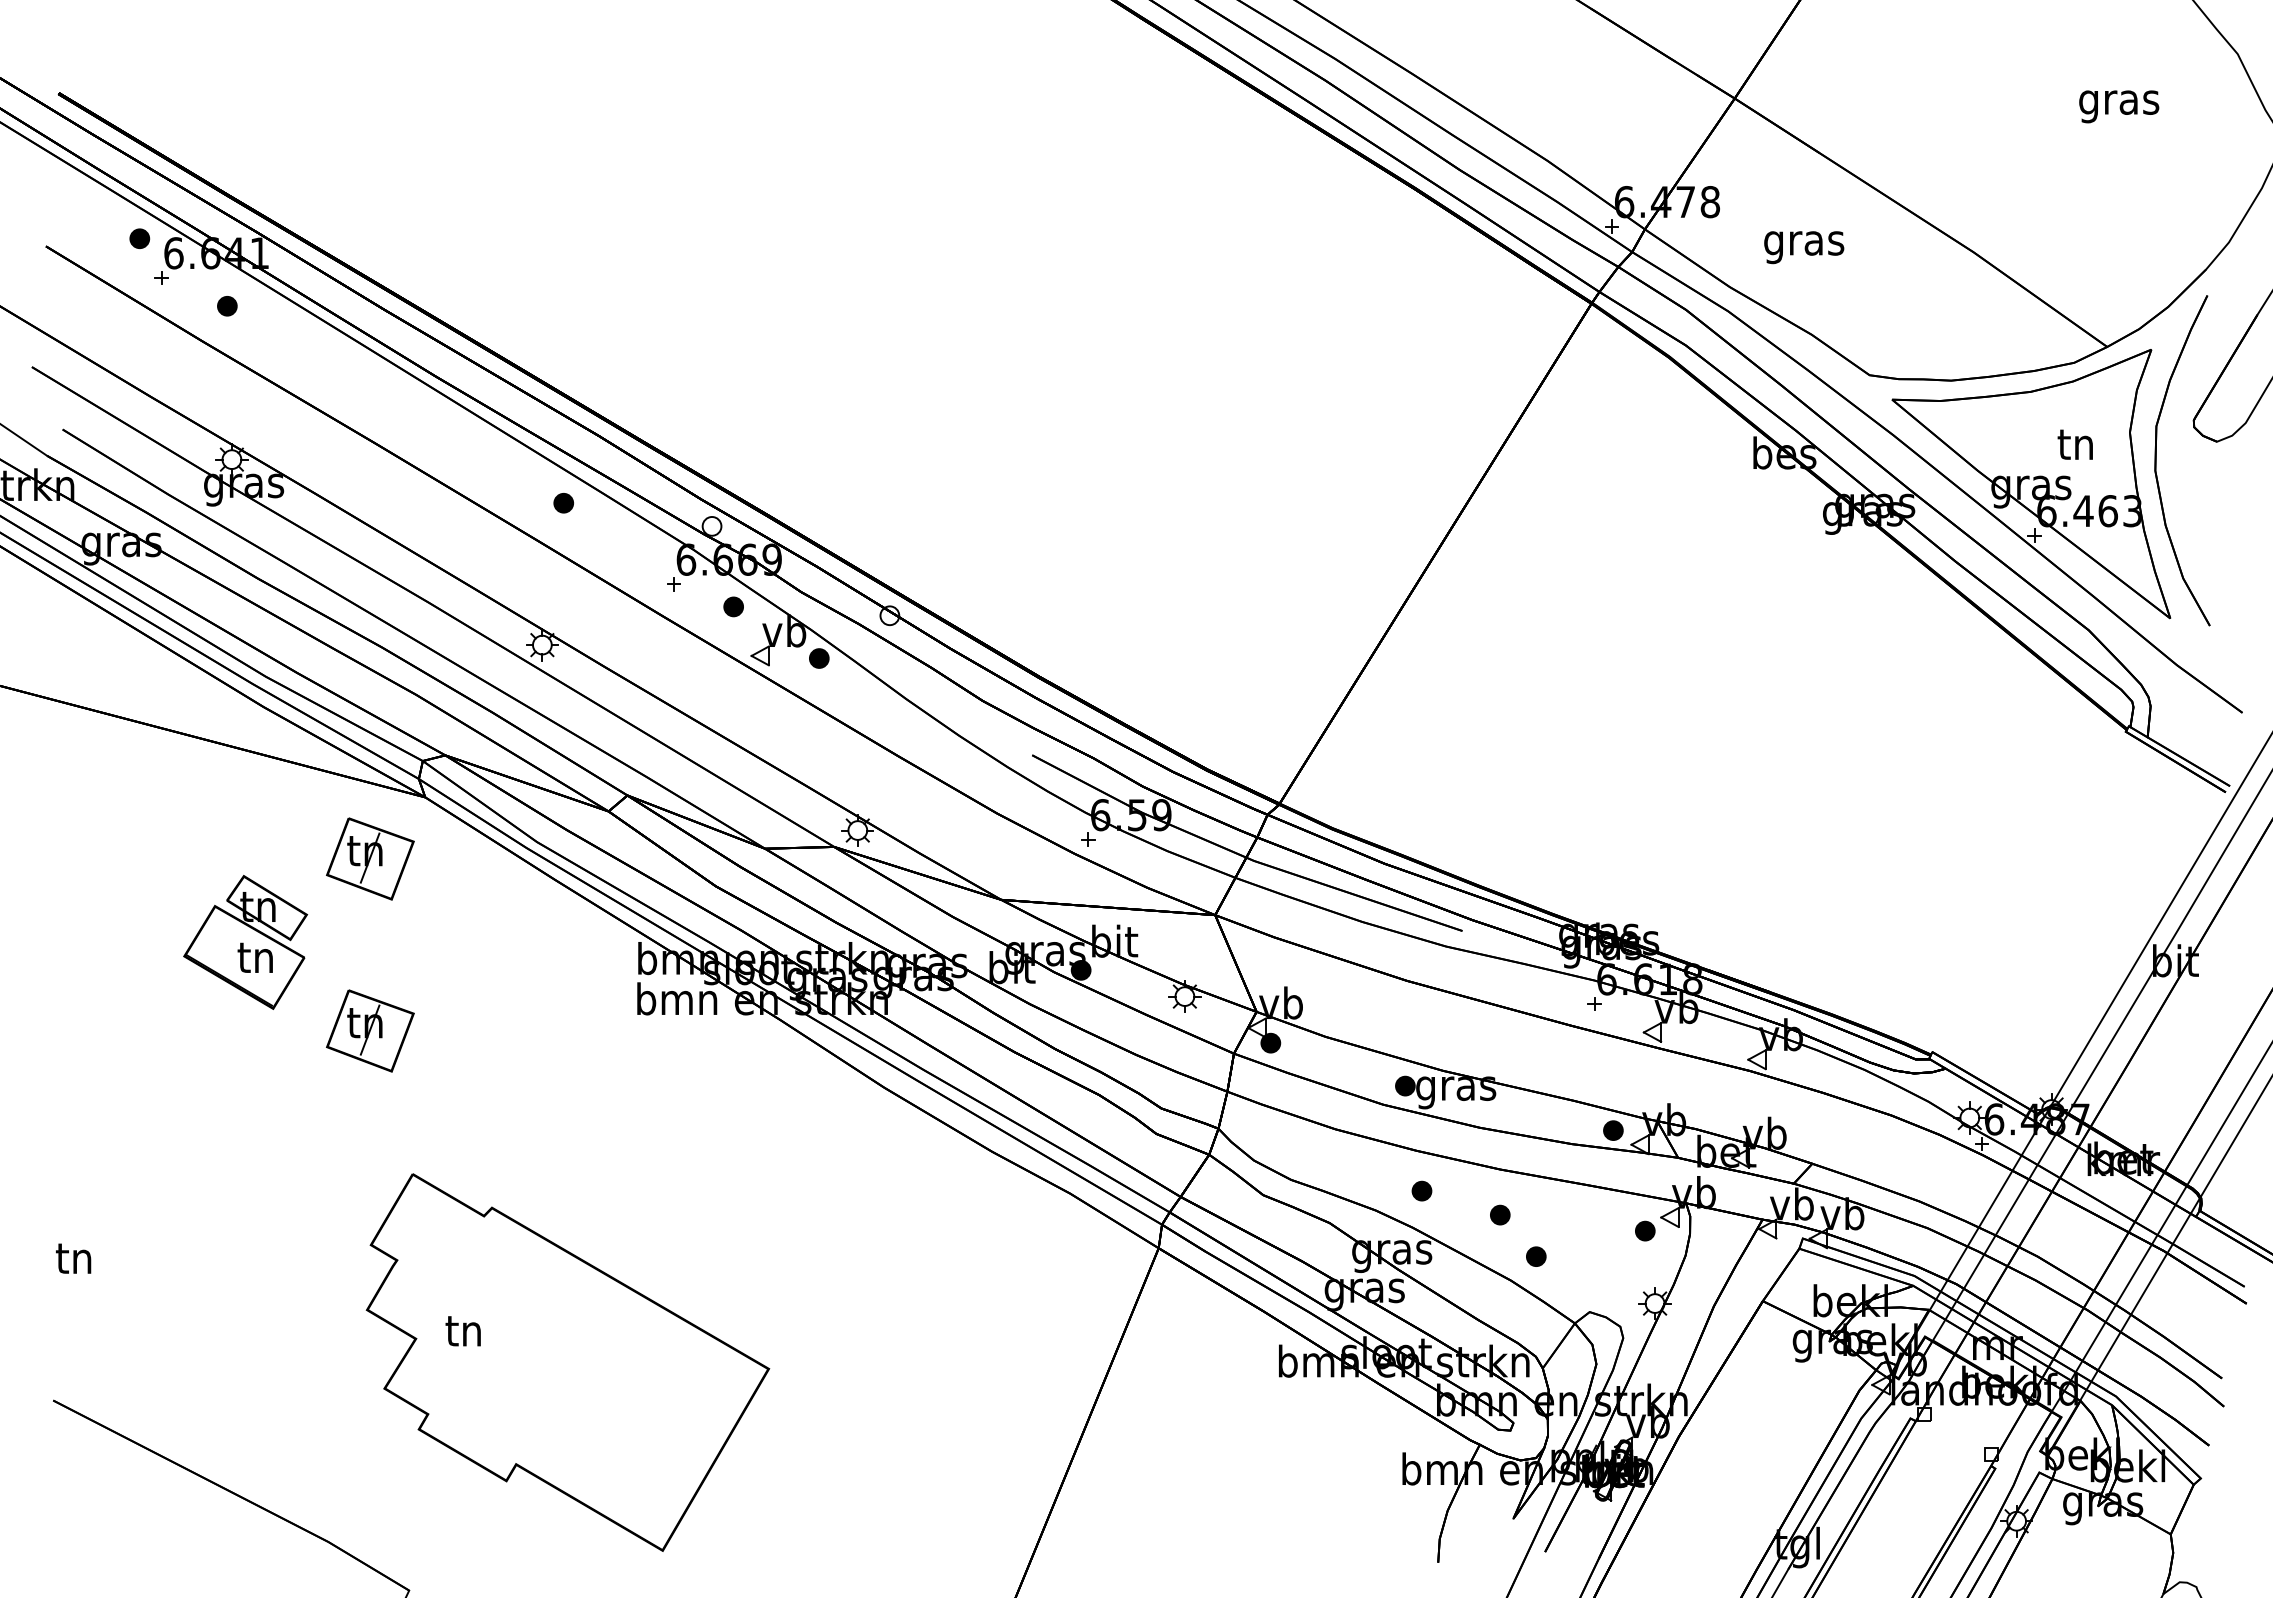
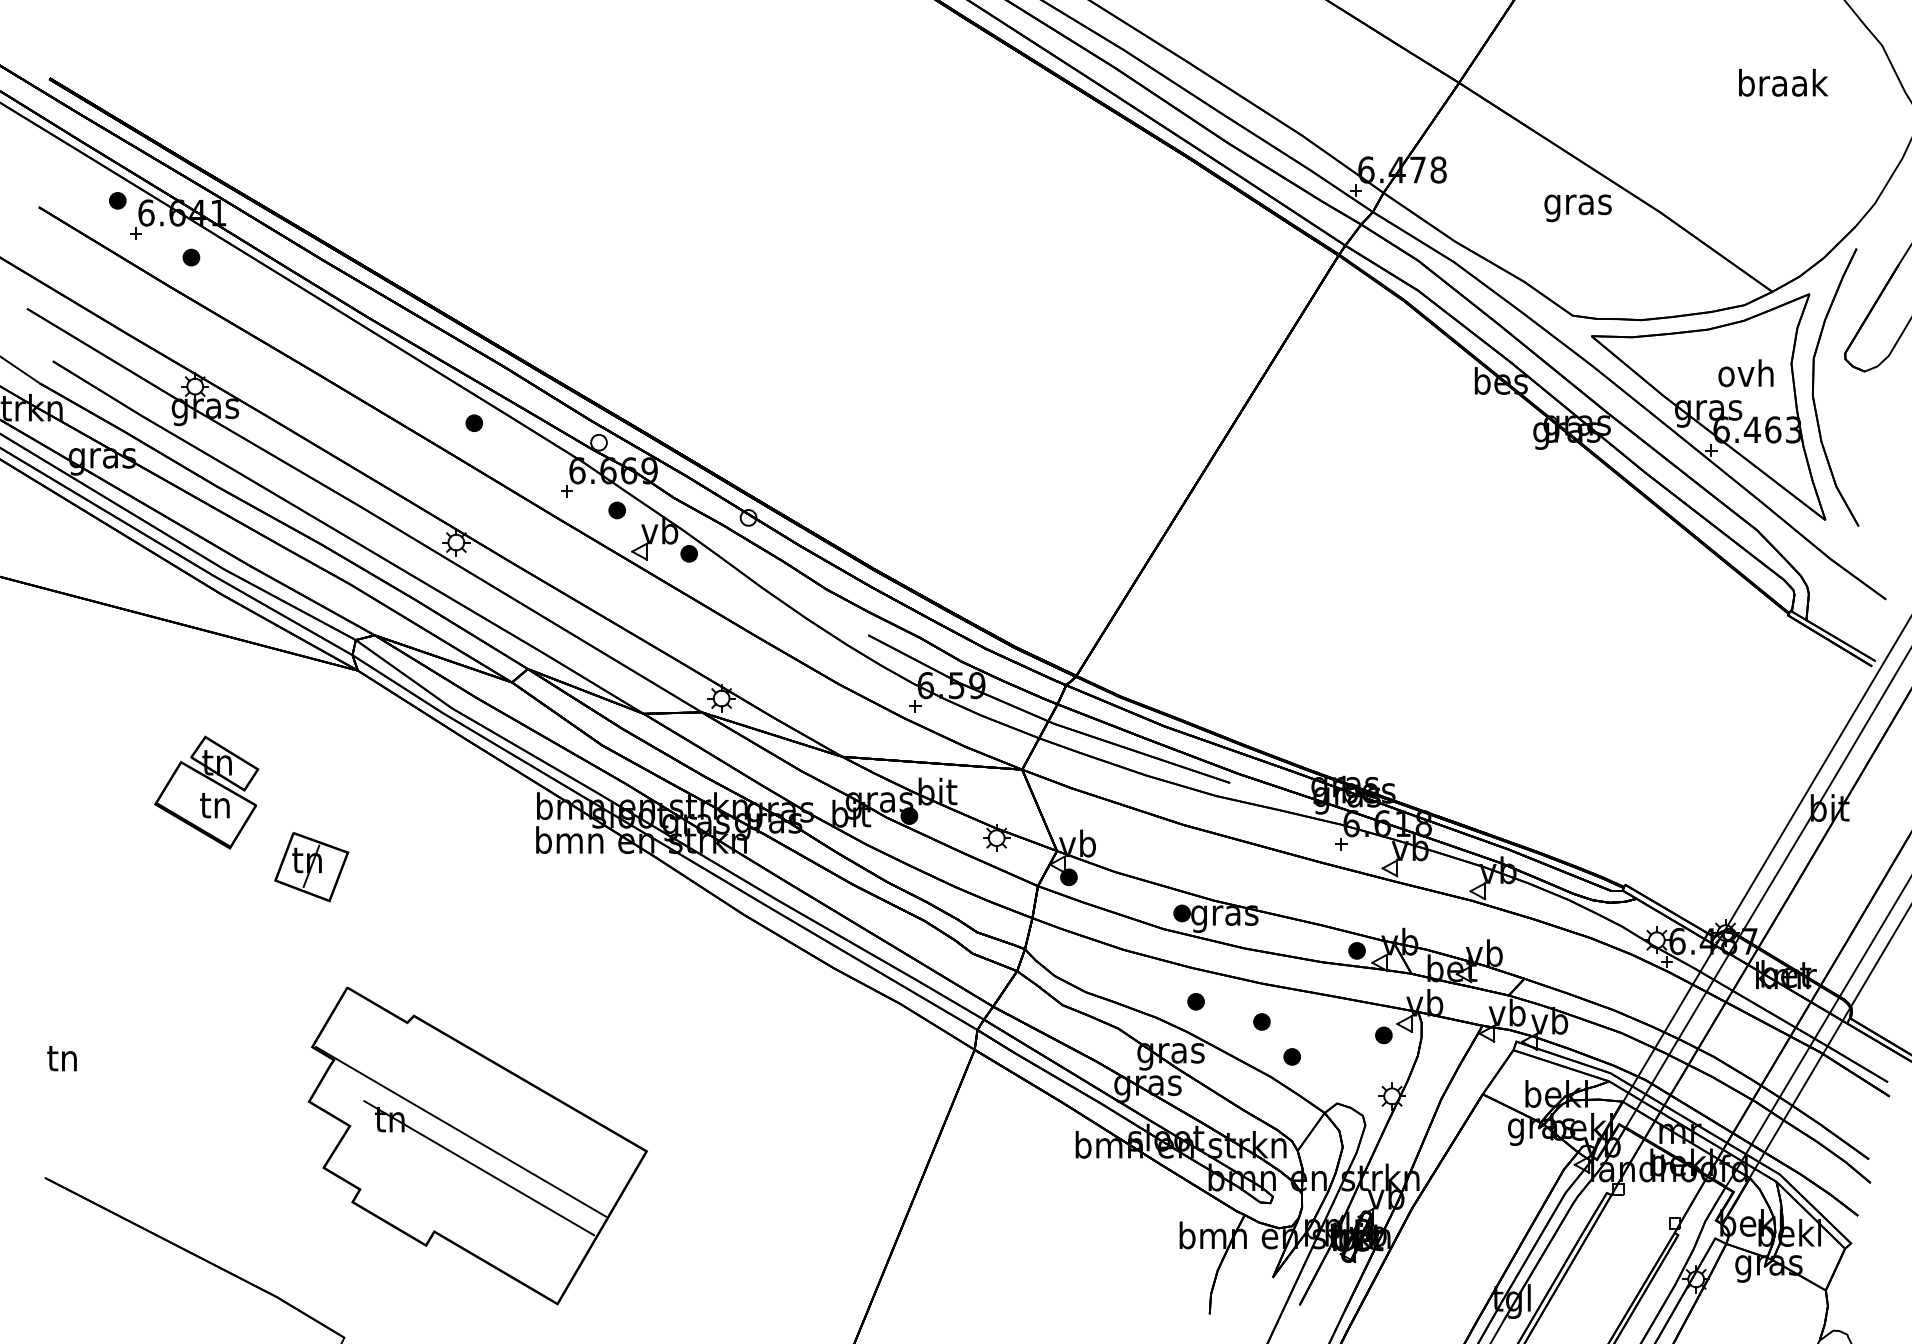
text: (2120, 102) -> (1783, 86), gras -> braak
text: (1804, 247) -> (1578, 208), moved
text: (2075, 443) -> (1745, 373), tn -> ovh
part: (370, 858) -> (311, 722), removed
line: (547, 1345) -> (460, 1131), added
line: (569, 1388) -> (479, 1167), added

